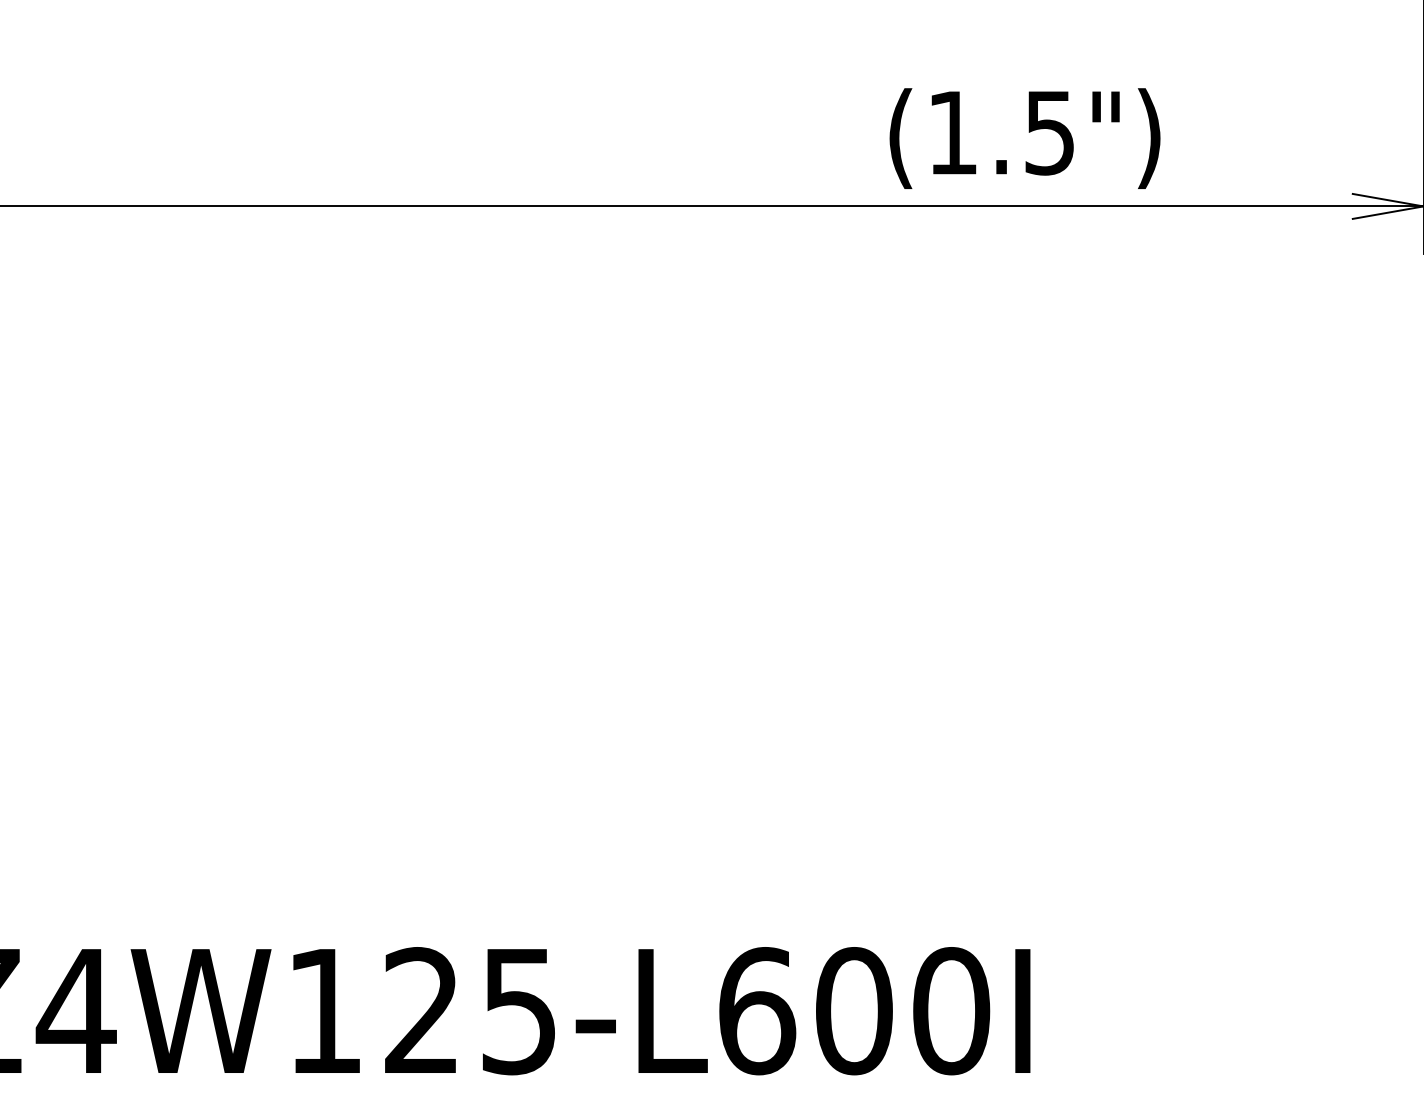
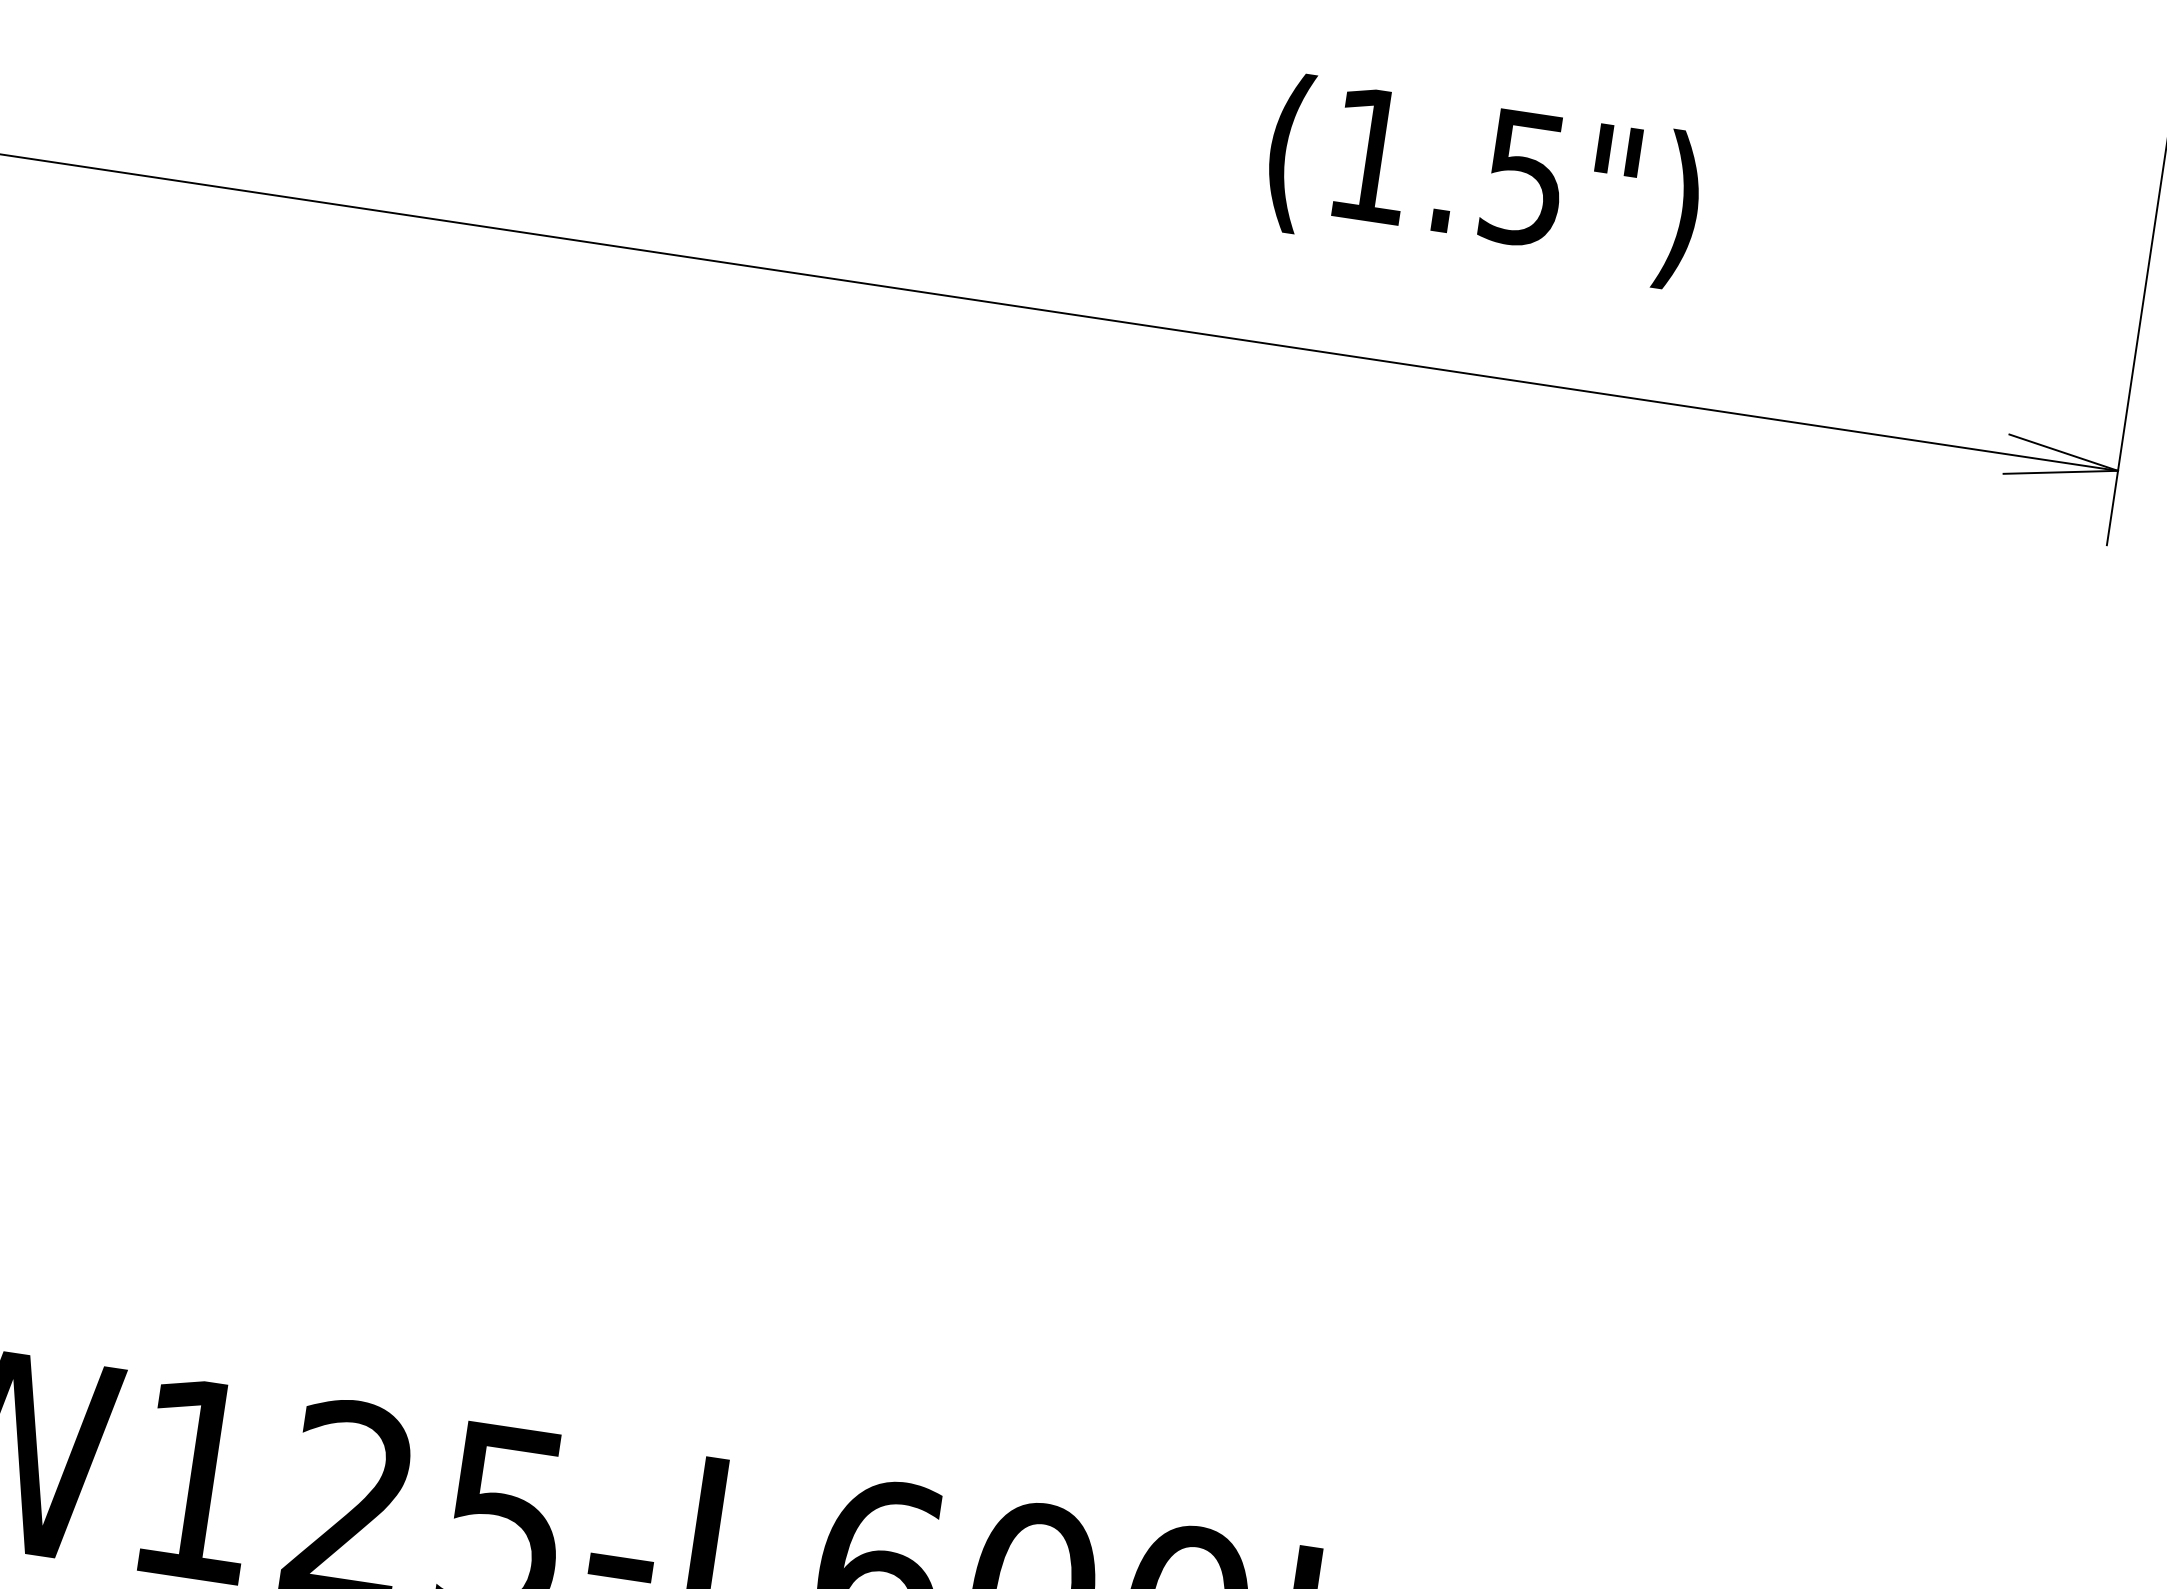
text: (1024, 138) -> (1483, 181), moved

